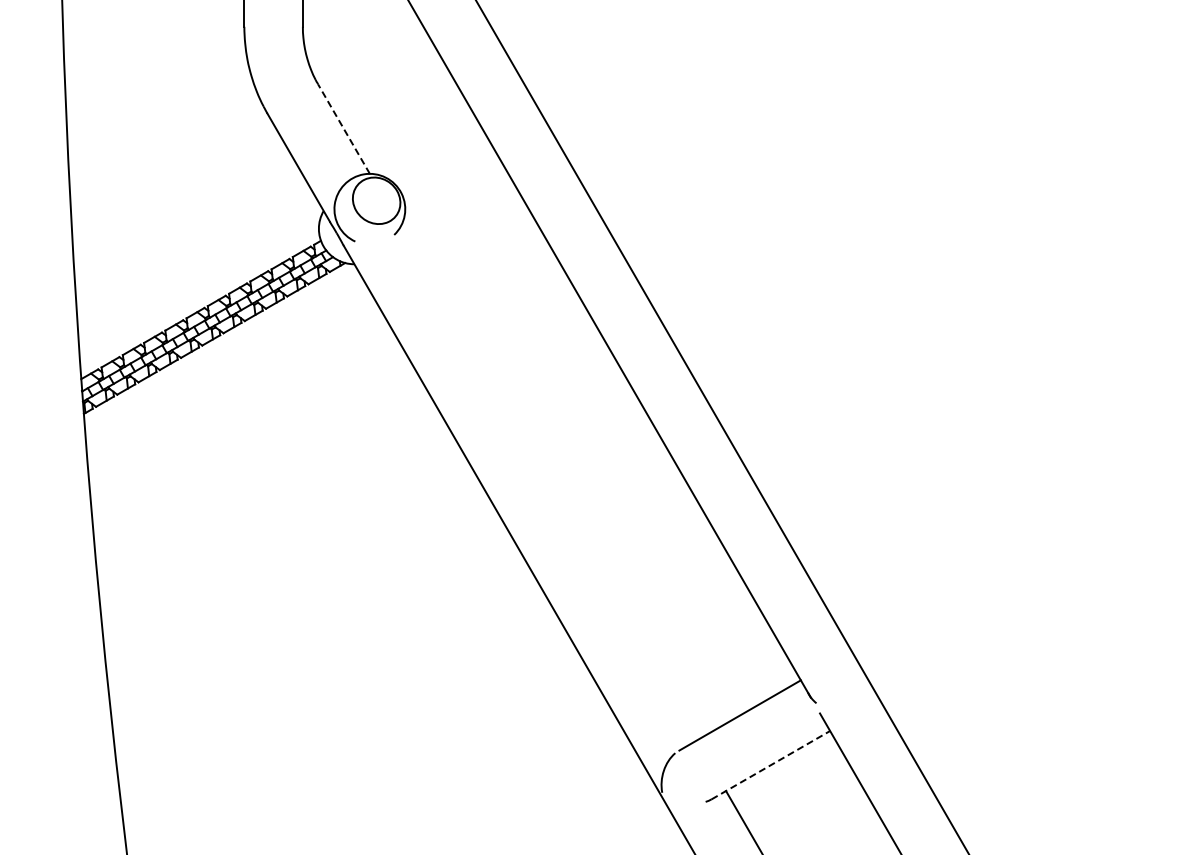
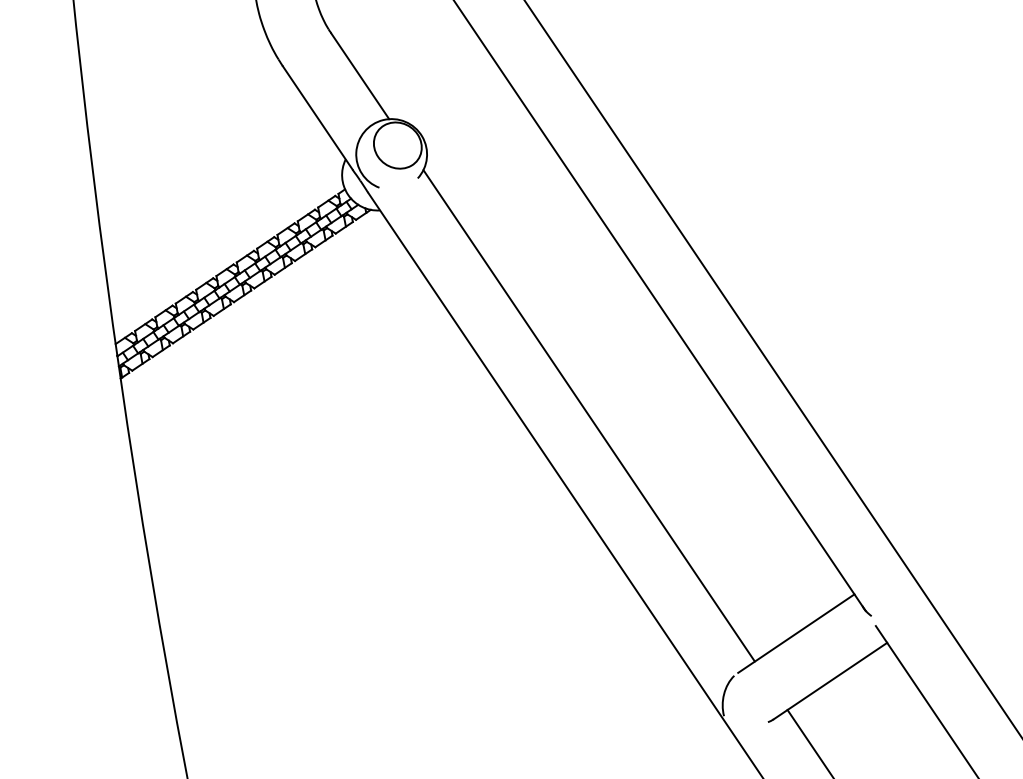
line: (344, 129) -> (360, 76), dashed -> solid
line: (548, 483) -> (588, 415), added
line: (771, 764) -> (831, 680), dashed -> solid

